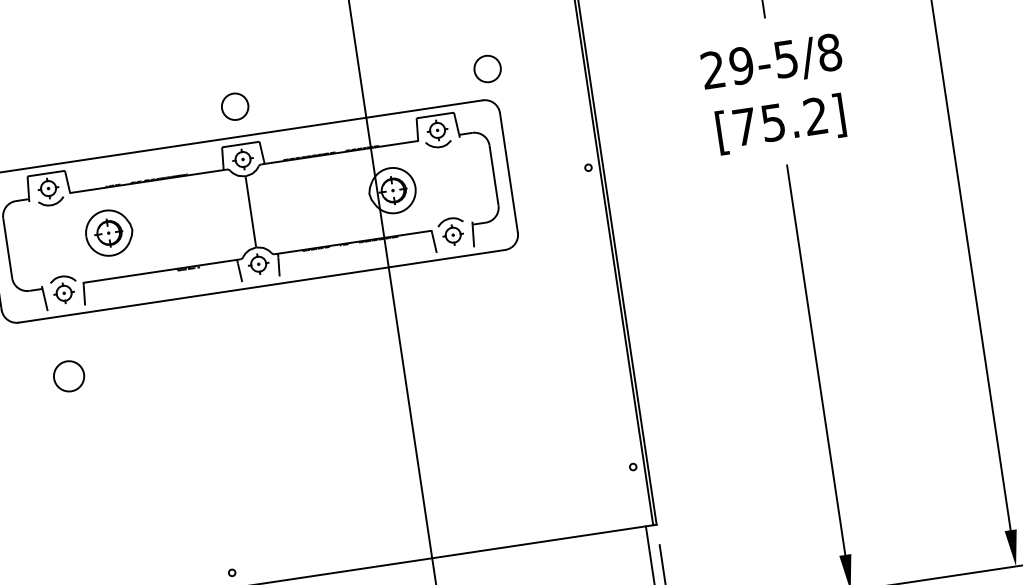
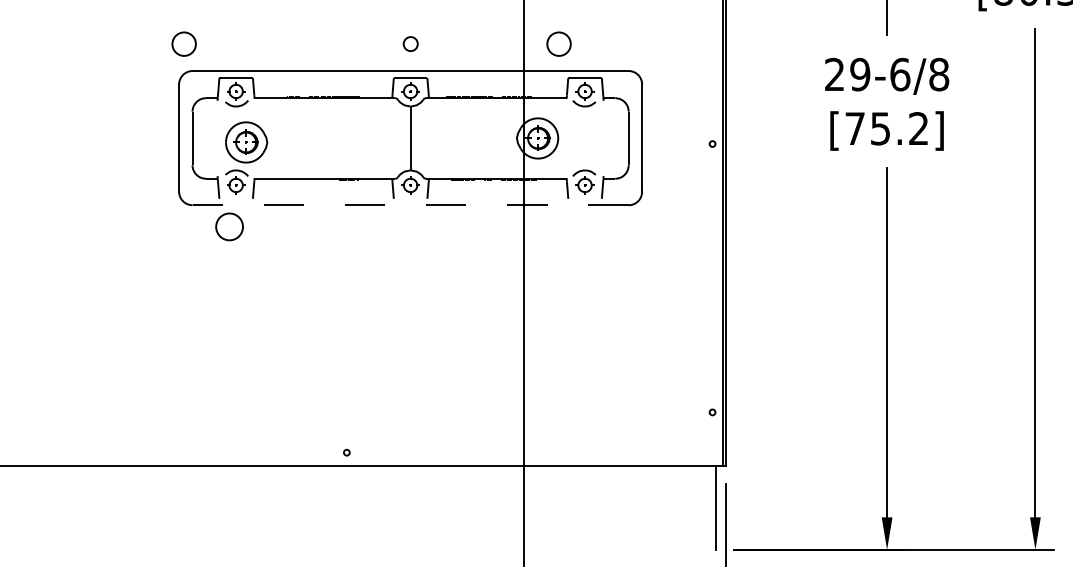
text: (786, 58) -> (900, 74), 29-5/8 -> 29-6/8
circle: (486, 68) -> (558, 43), moved
circle: (234, 106) -> (410, 43), size x0.6
part: (109, 233) -> (246, 142), moved
line: (261, 286) -> (410, 205), solid -> dashed
circle: (68, 375) -> (229, 226), moved

